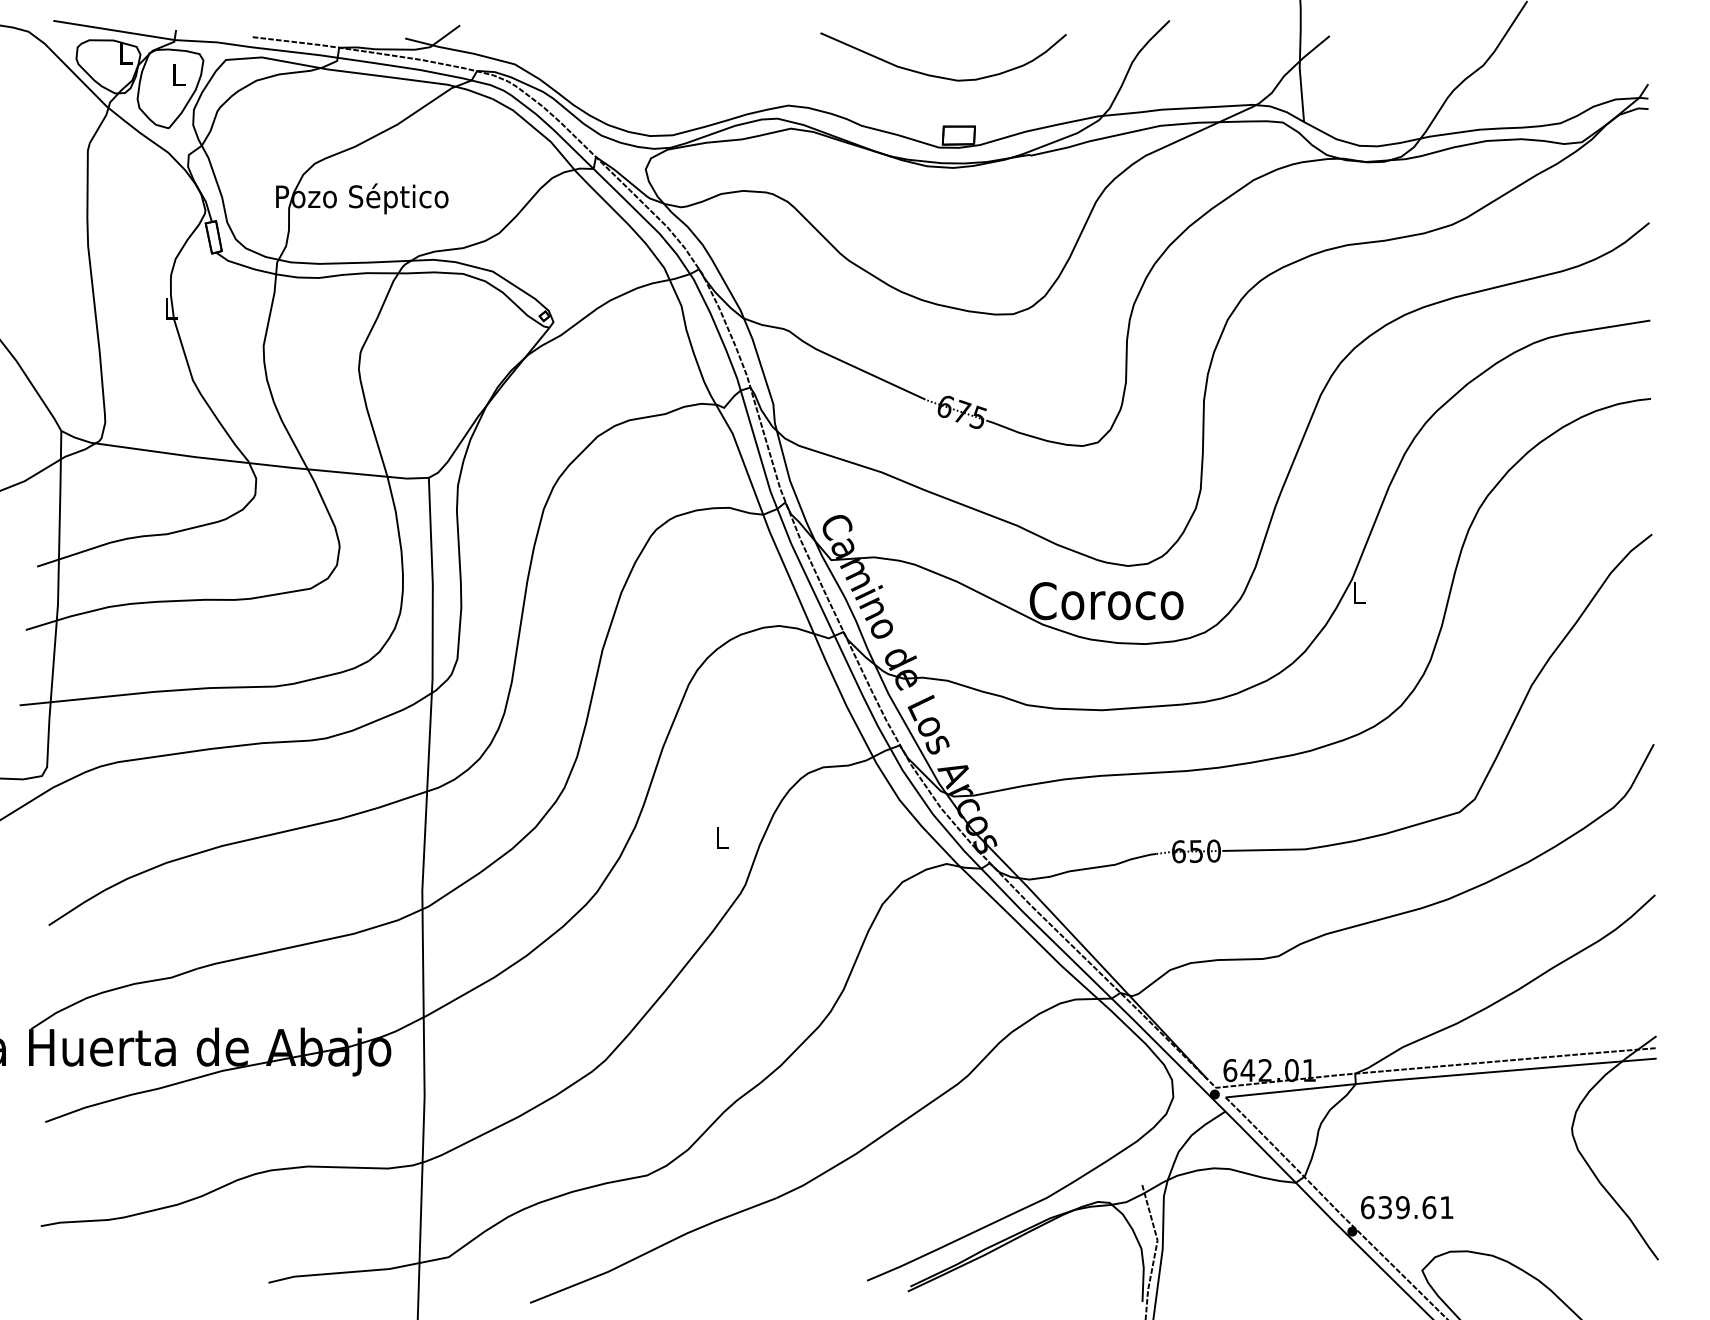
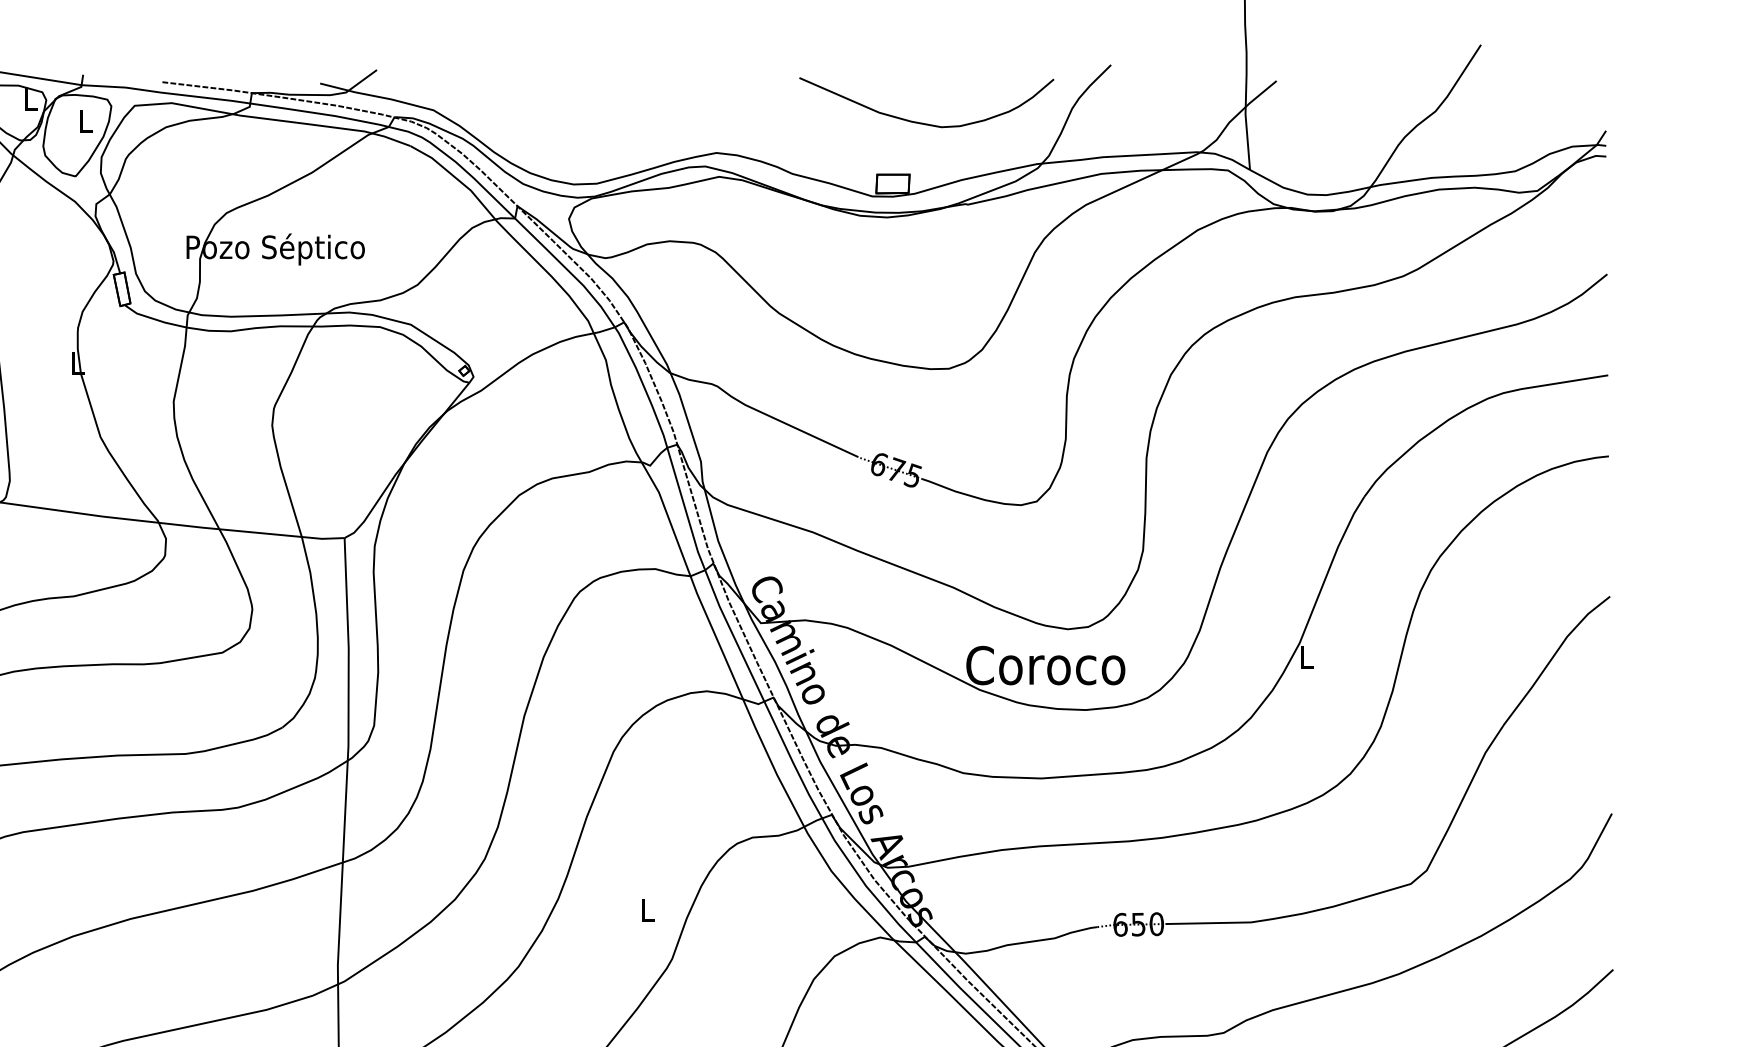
curve: (941, 76) -> (924, 122), moved

